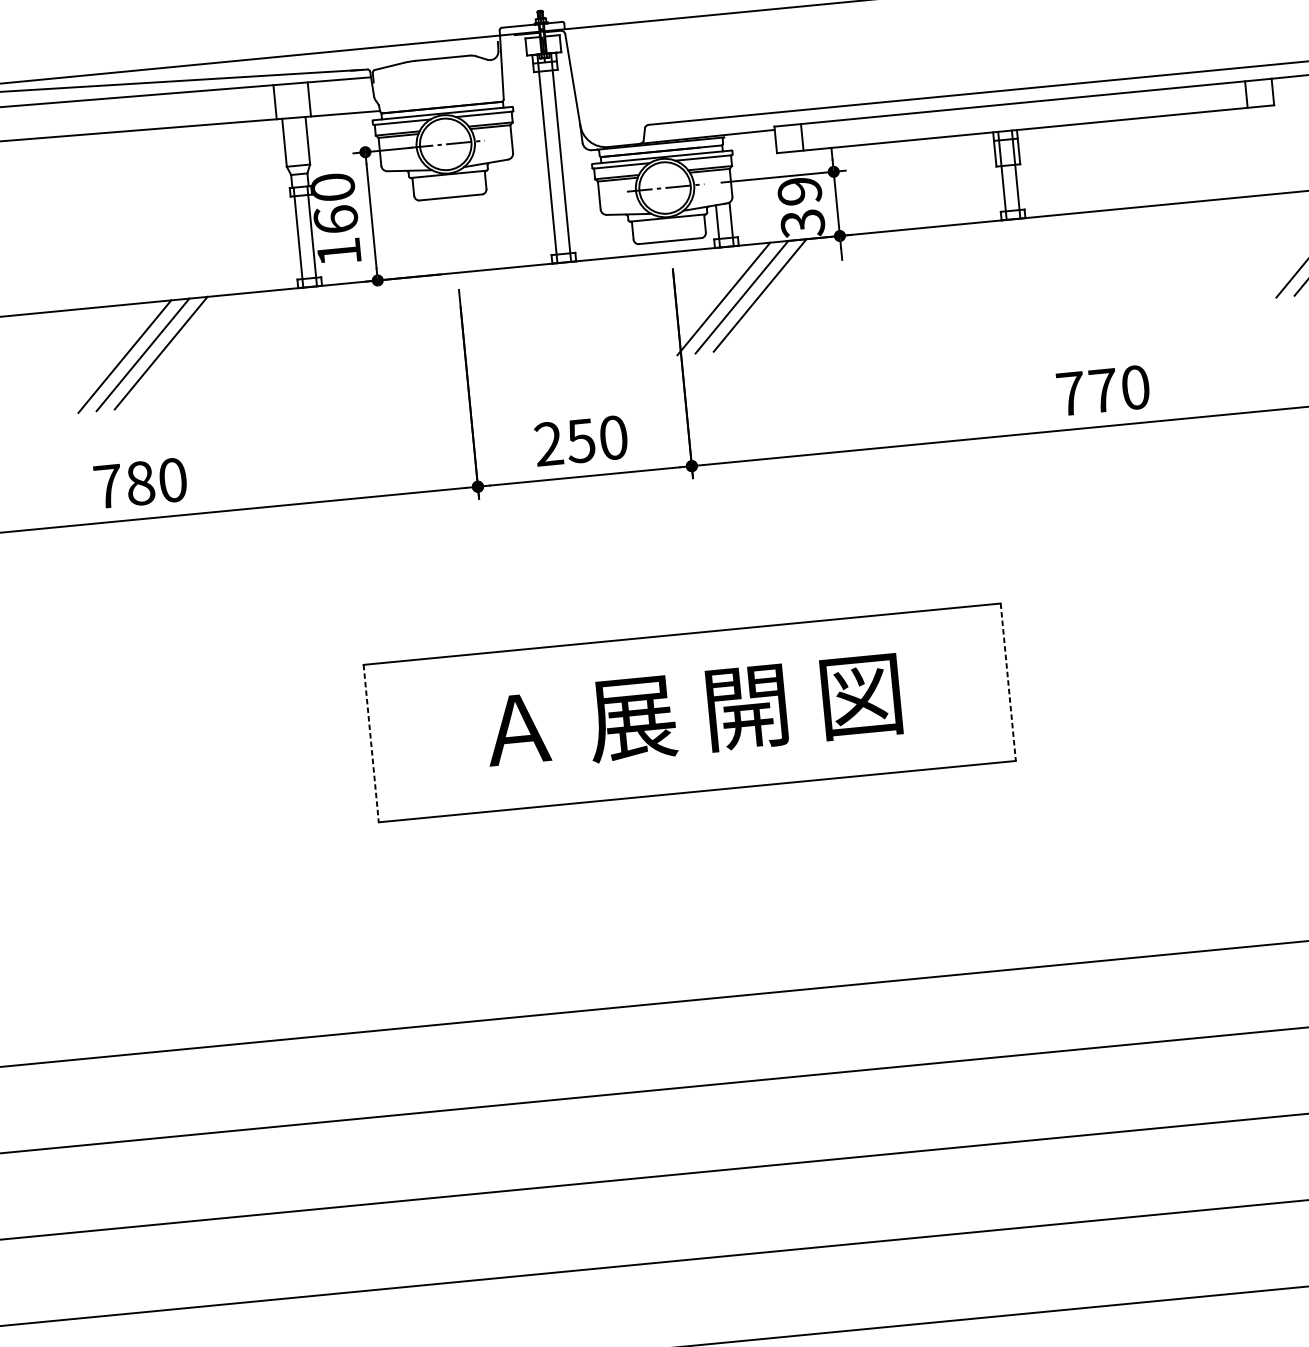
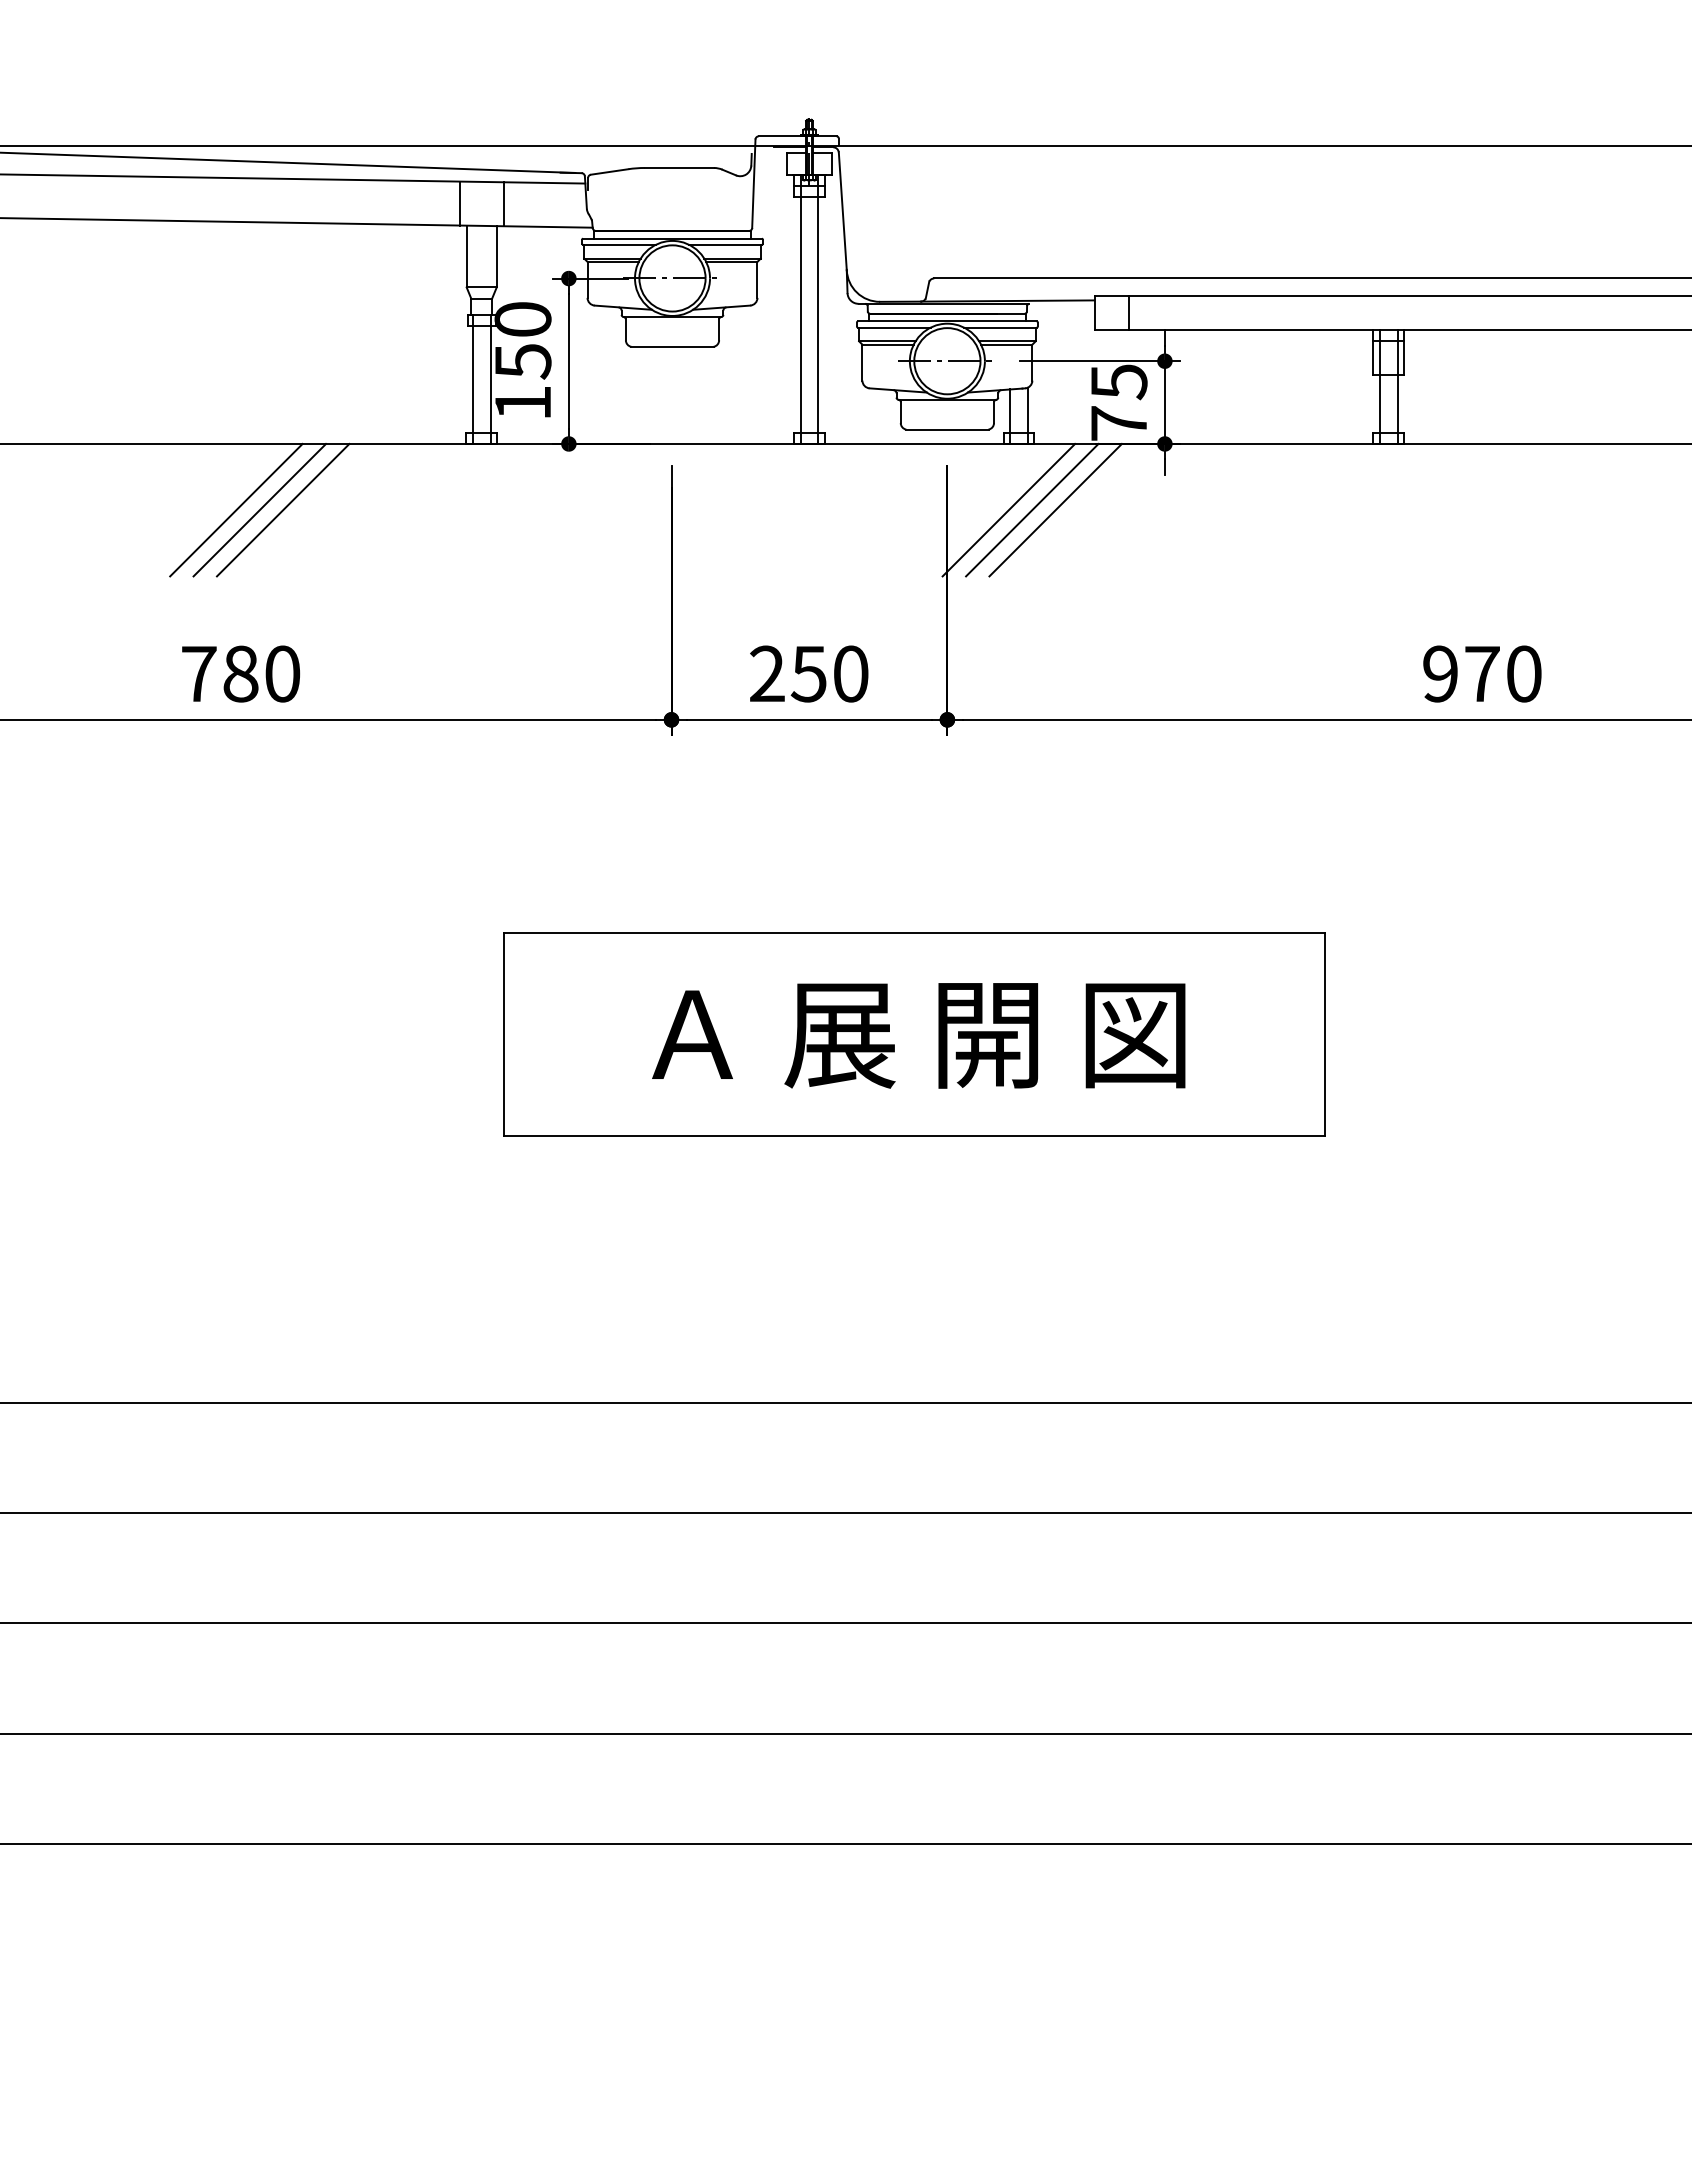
text: (800, 207) -> (1118, 402), 39 -> 75
text: (335, 219) -> (522, 361), 160 -> 150
text: (1070, 393) -> (1440, 673), 770 -> 970
line: (1008, 681) -> (1325, 1034), dashed -> solid
line: (371, 743) -> (503, 1034), dashed -> solid

